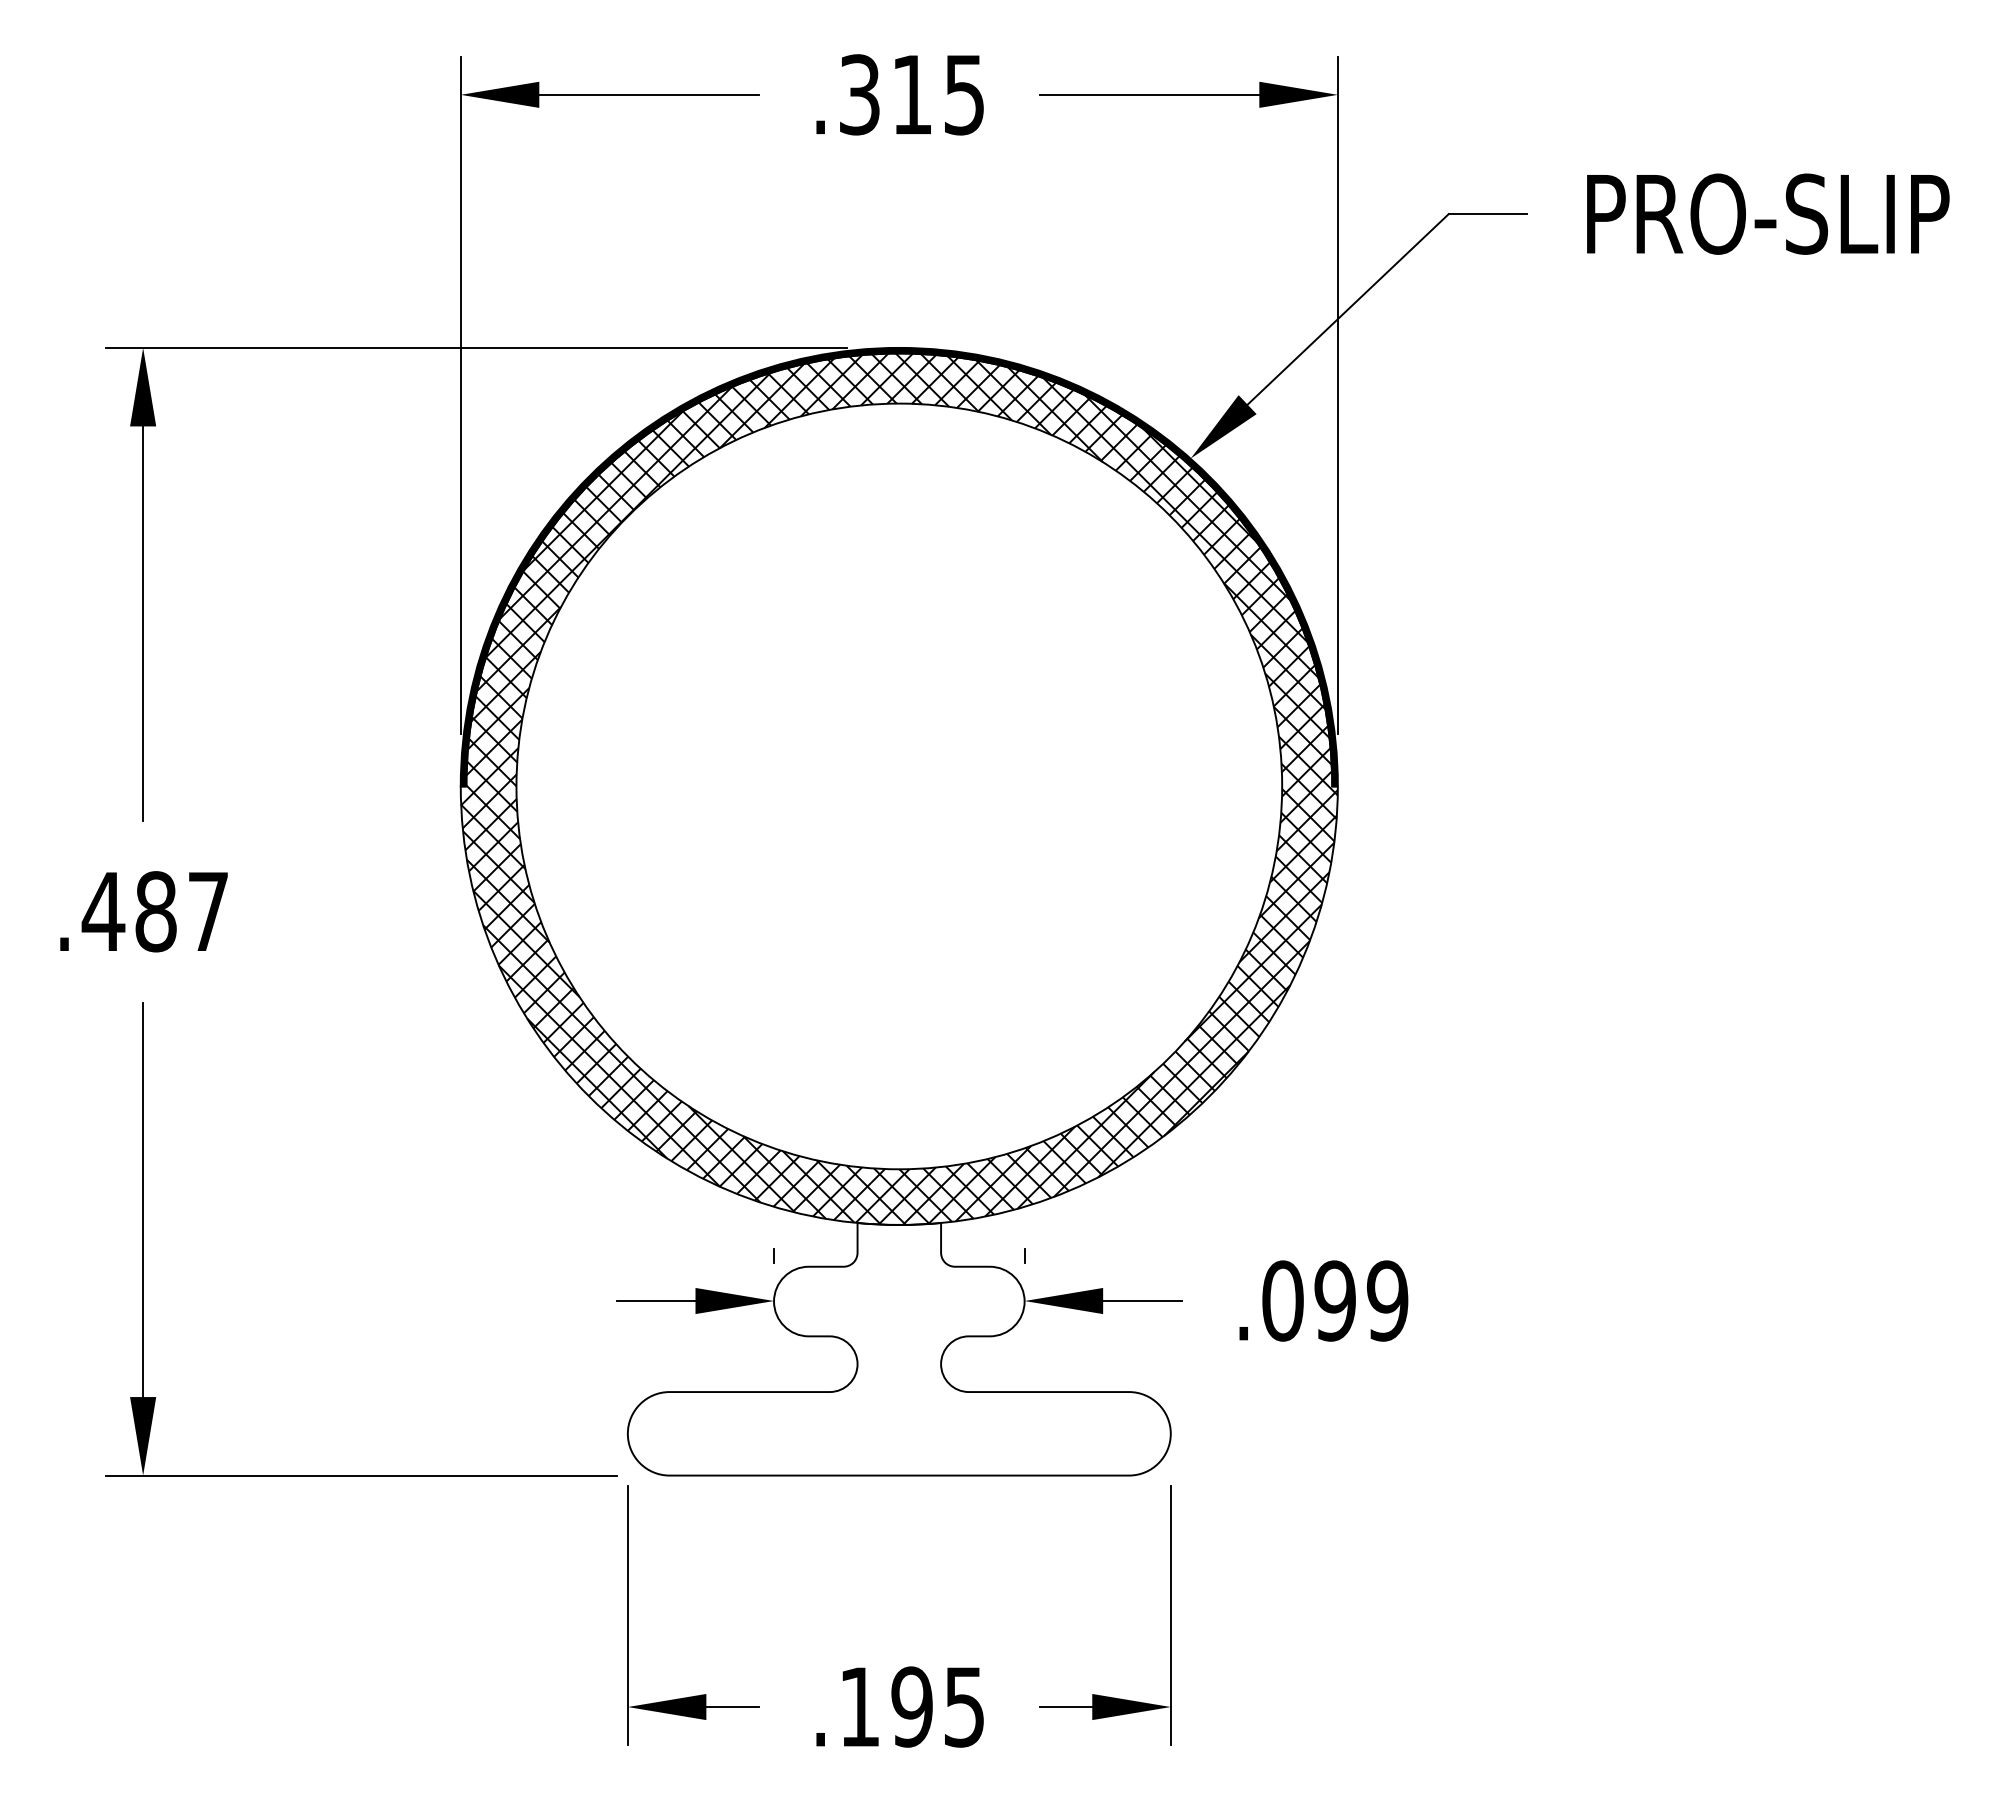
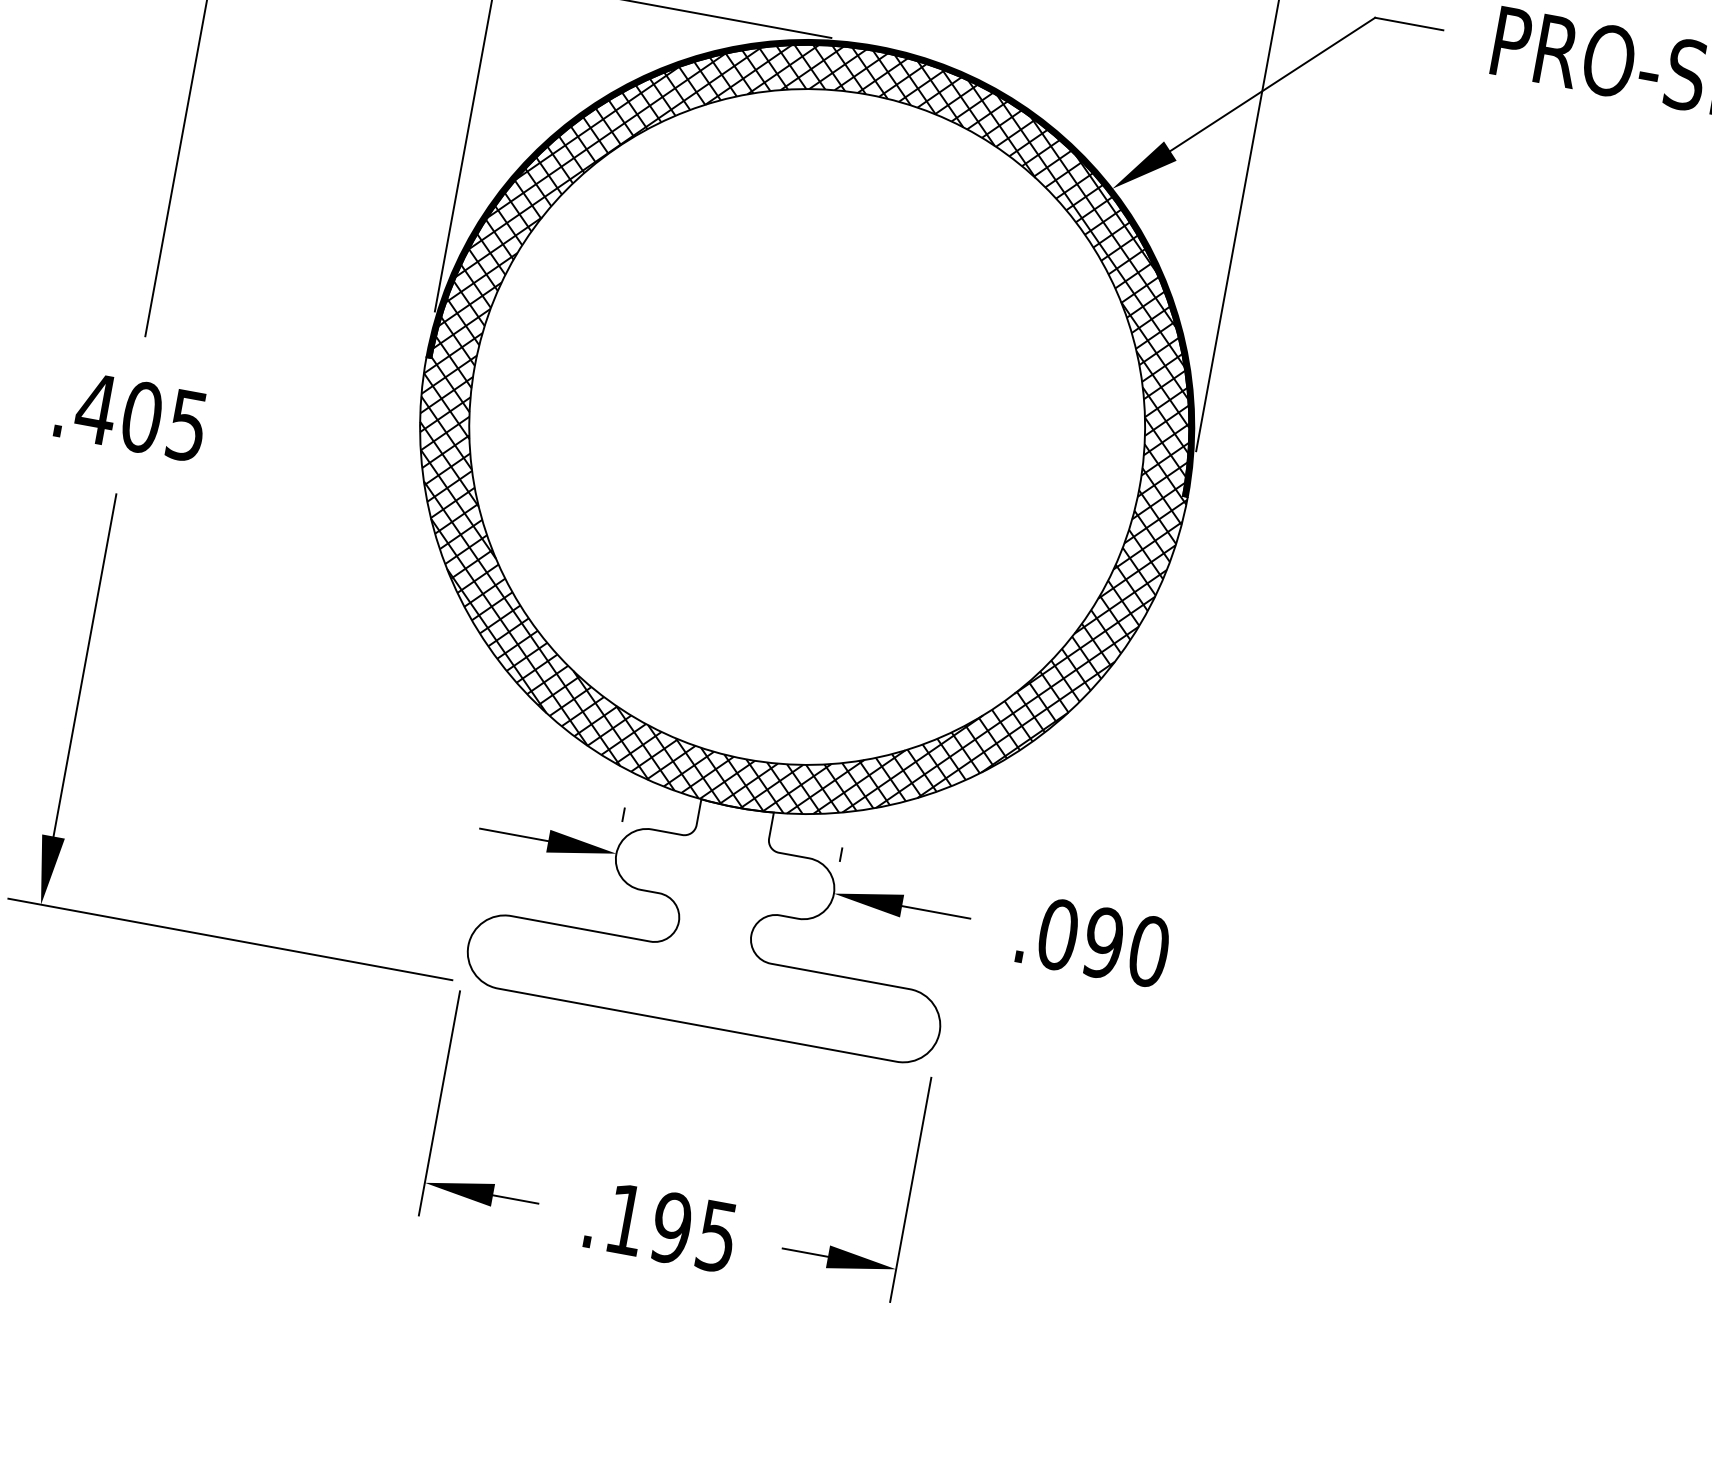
text: (181, 911) -> (164, 421), .487 -> .405
text: (1387, 1300) -> (1149, 950), .099 -> .090

